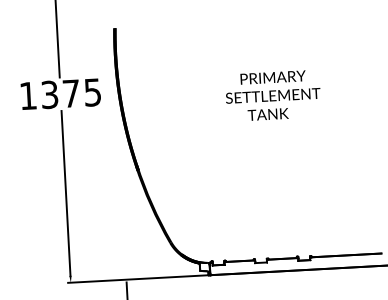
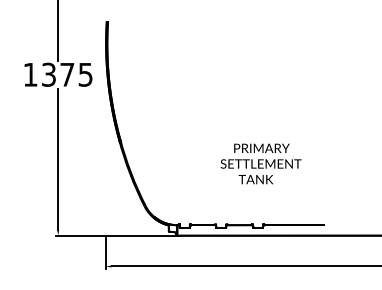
text: (272, 95) -> (260, 163), moved

